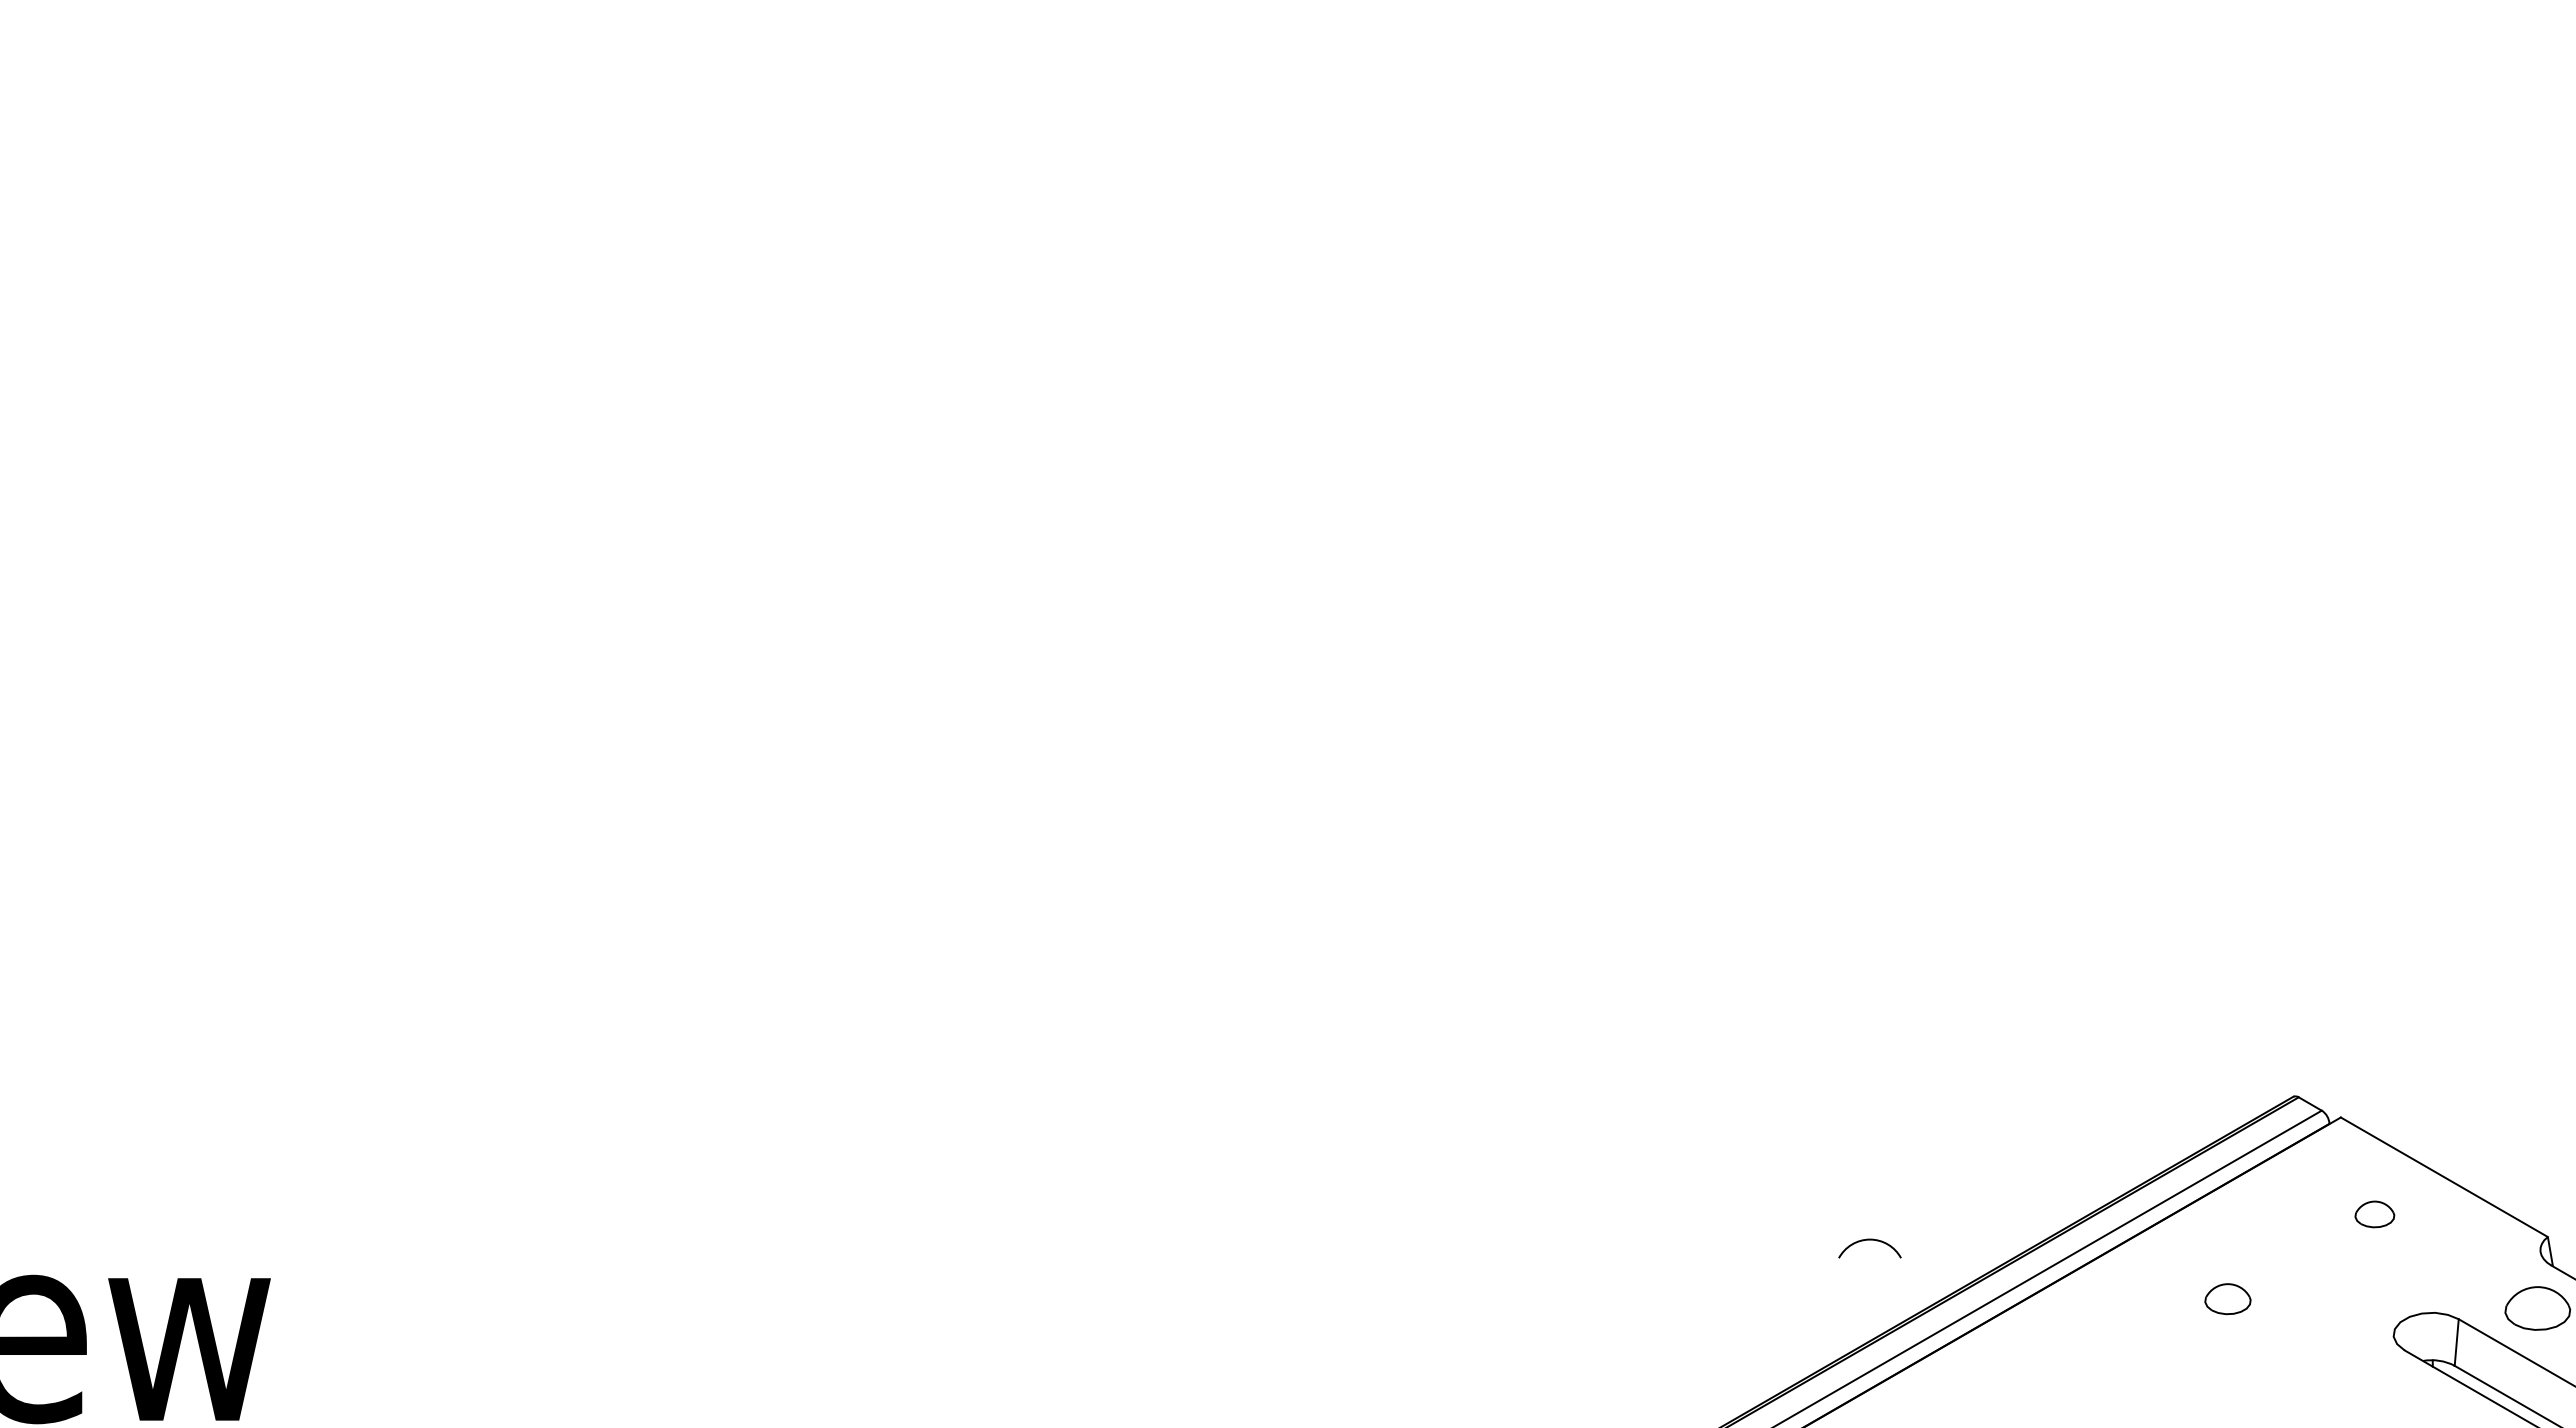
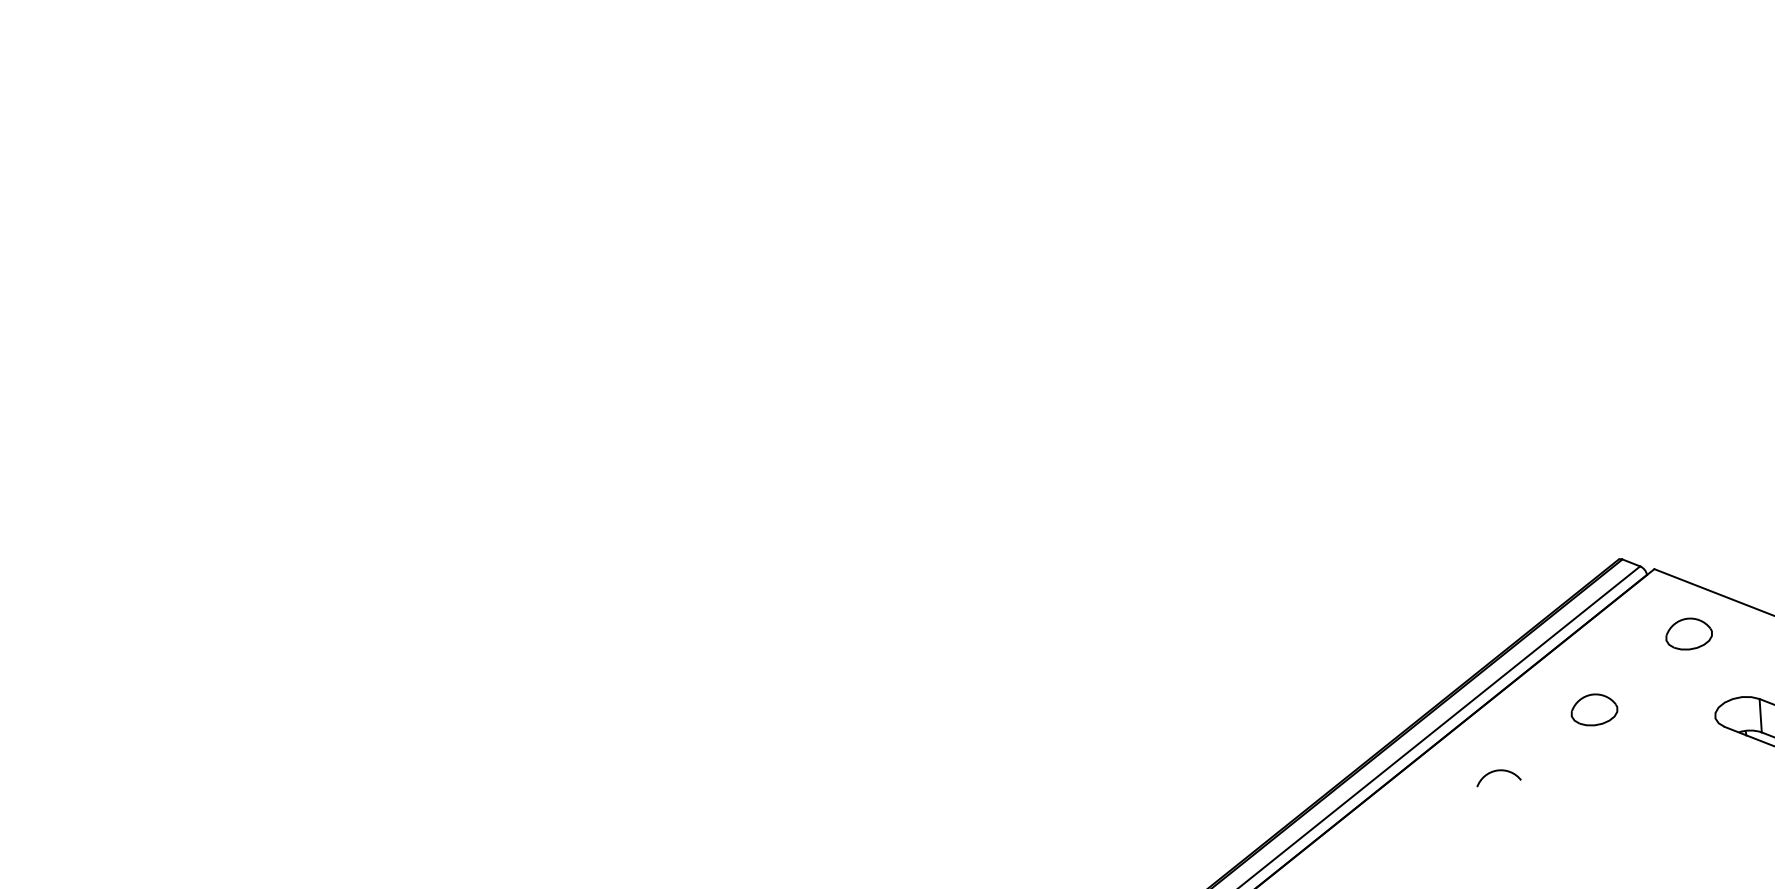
part: (2374, 1214) -> (1688, 634), size x1.67
arc: (1869, 1240) -> (1496, 771), moved
part: (2227, 1298) -> (1593, 709), size x1.43

